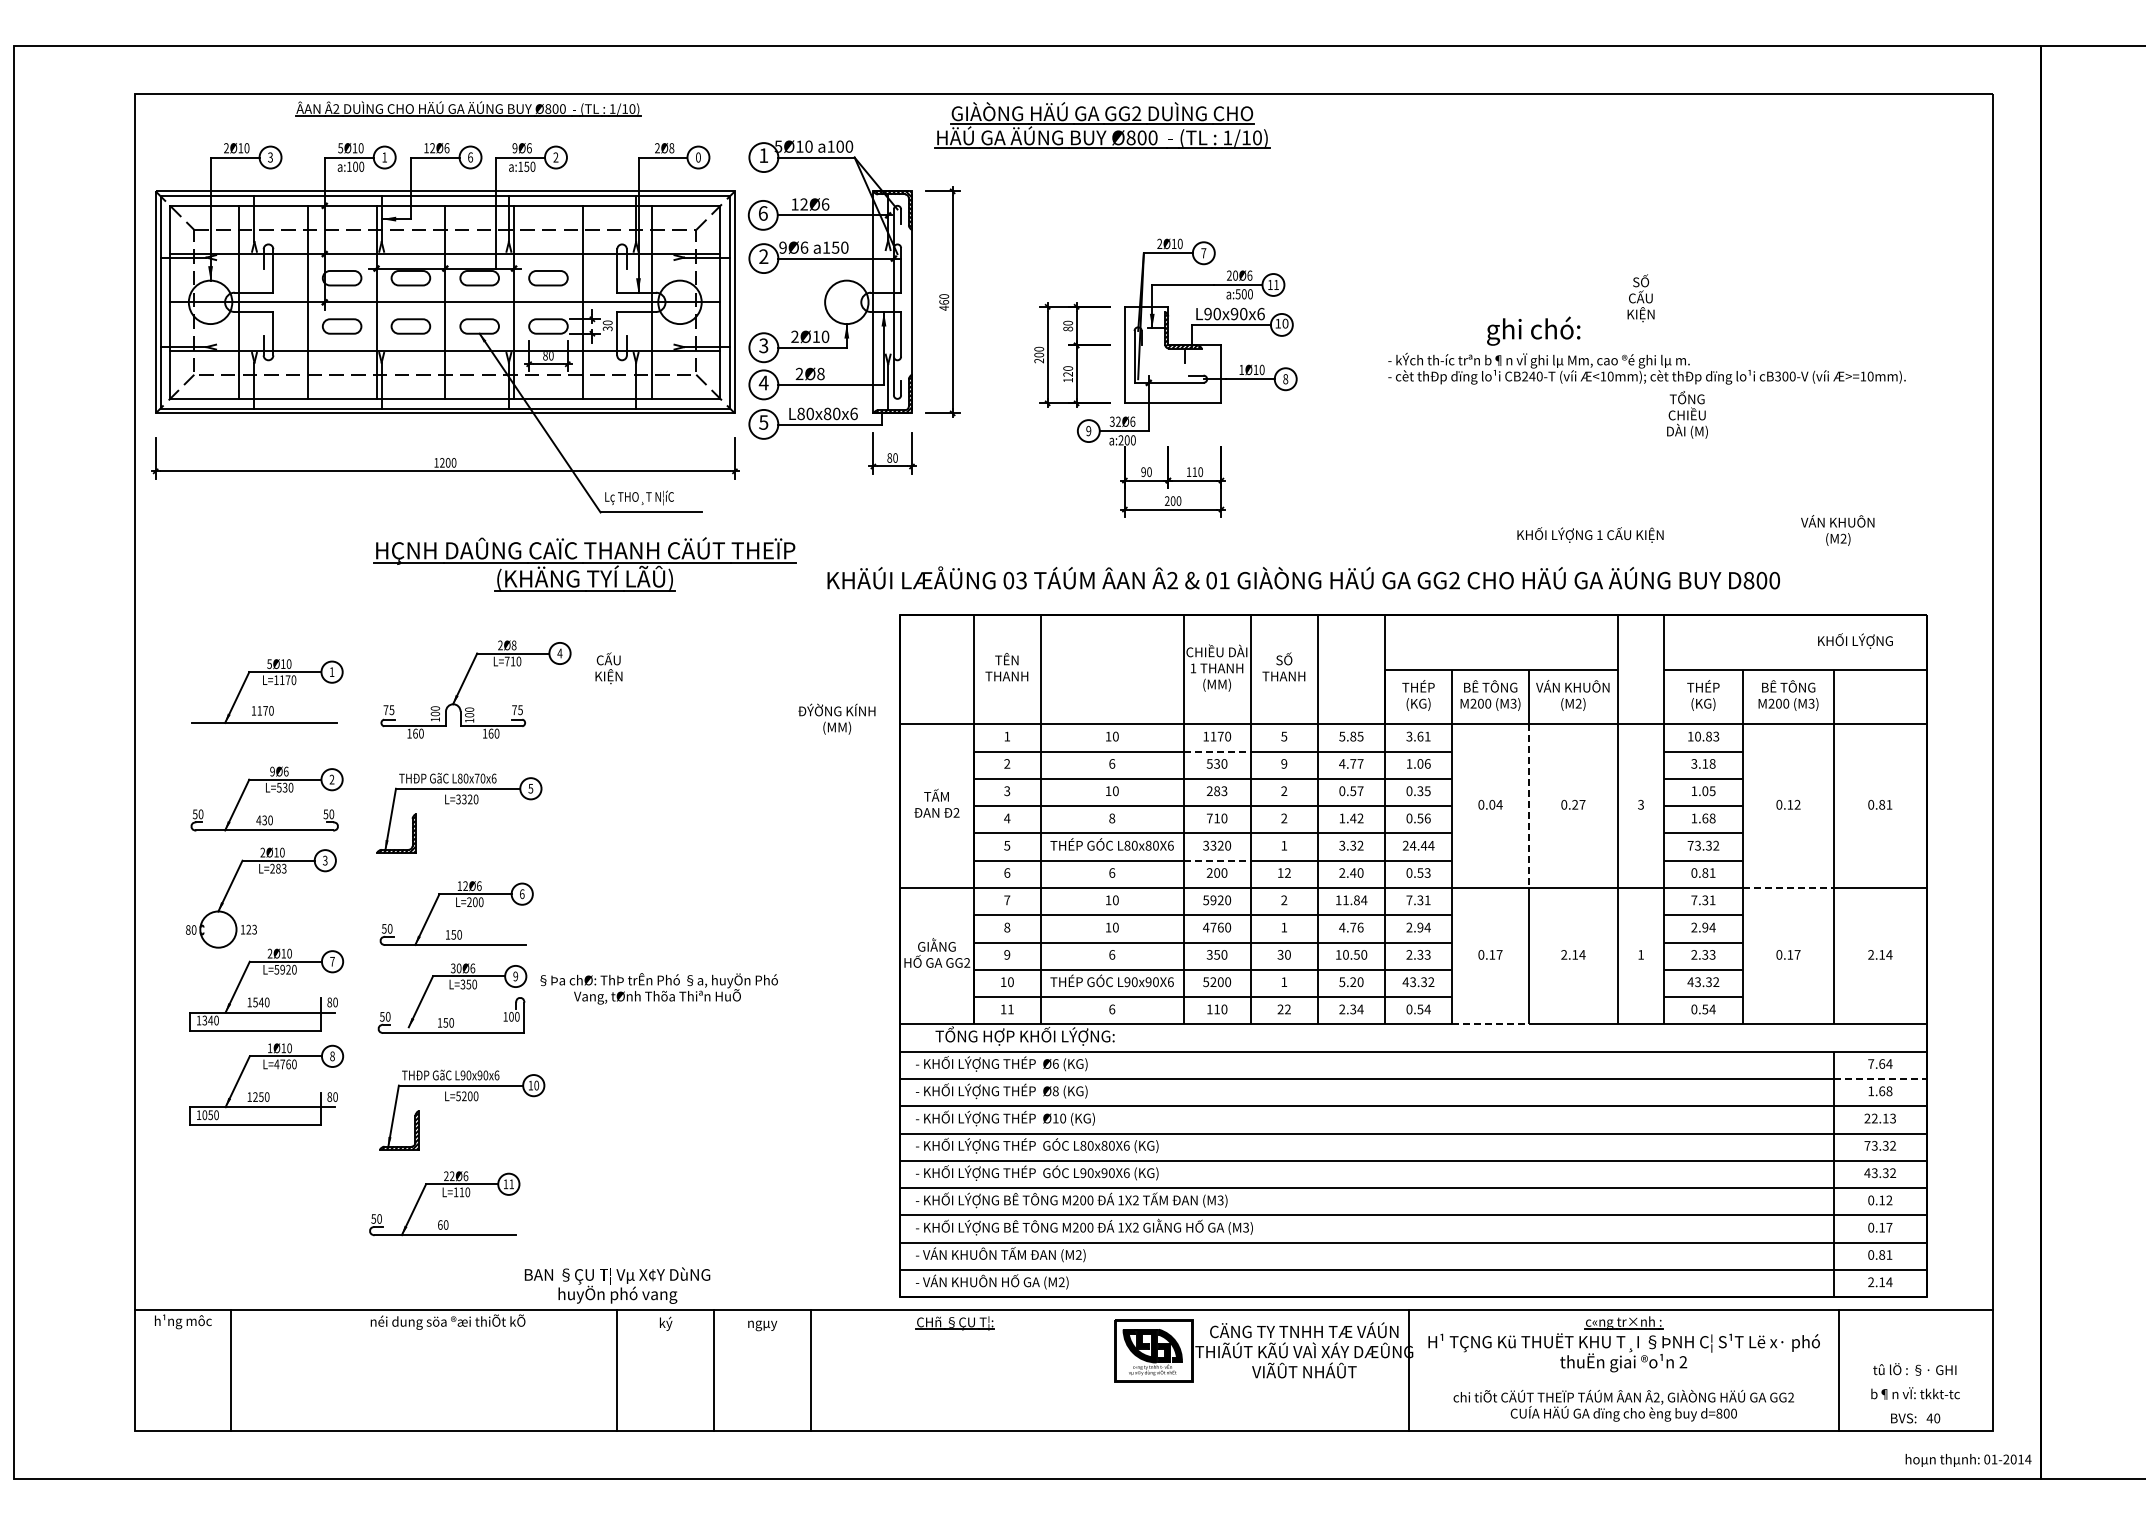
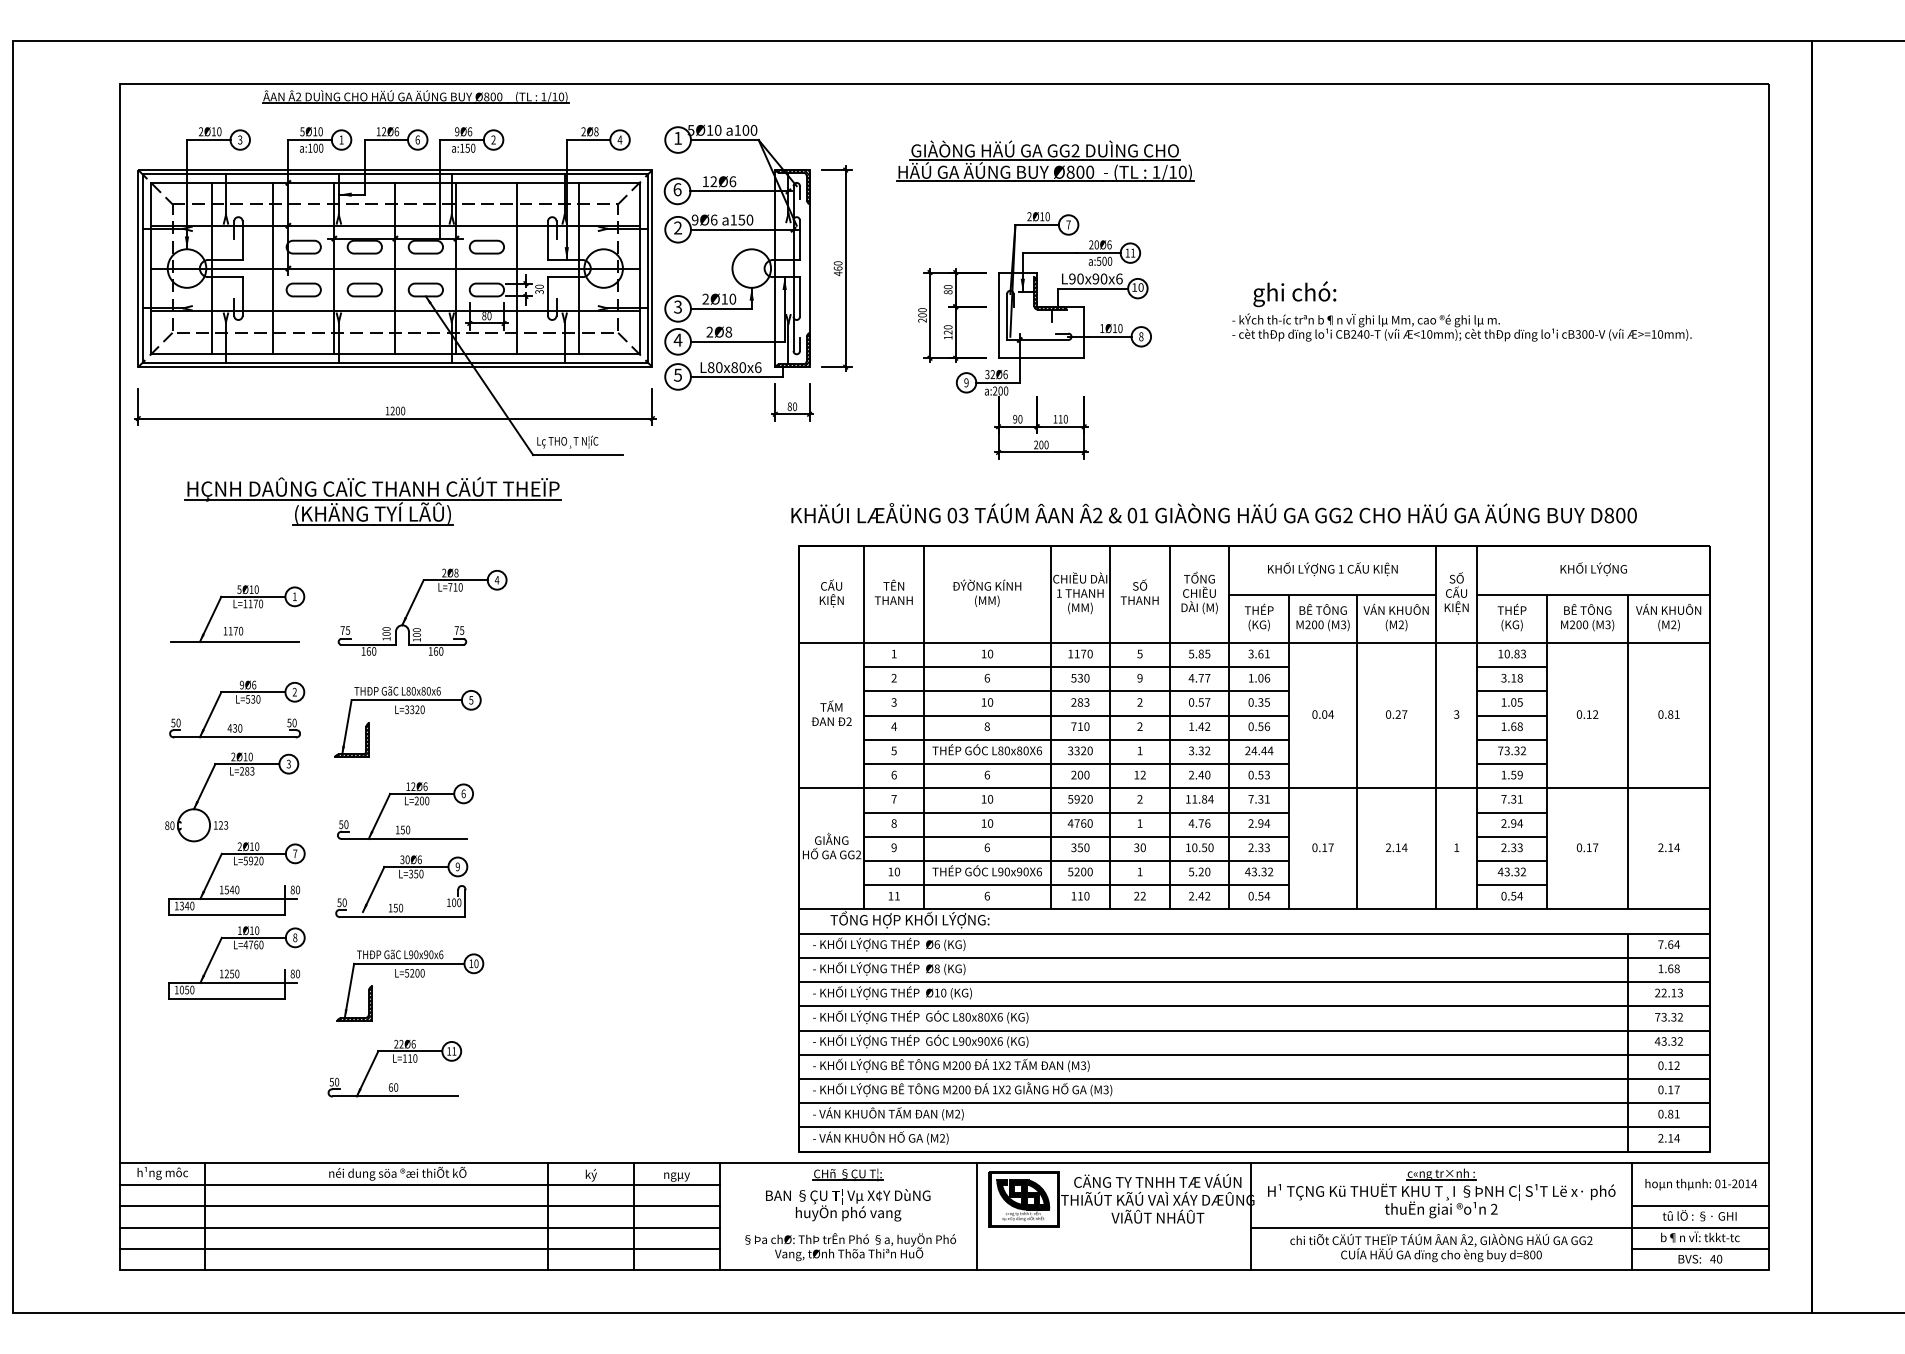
part: (1102, 125) -> (1045, 161), moved
text: (698, 157) -> (620, 140), 0 -> 4
text: (1640, 298) -> (1456, 593), moved
text: (1533, 330) -> (1294, 293), moved
text: (1687, 414) -> (1199, 592), moved
text: (1837, 530) -> (1668, 617), moved
text: (1590, 534) -> (1332, 568), moved
part: (584, 564) -> (372, 501), moved
text: (1303, 577) -> (1213, 512), moved
text: (1855, 640) -> (1593, 568), moved
text: (608, 668) -> (831, 593), moved
text: (836, 718) -> (986, 592), moved
line: (1217, 751) -> (1080, 667), dashed -> solid
text: (476, 778) -> (423, 691), L80x70x6 -> L80x80x6
line: (1528, 806) -> (1356, 716), dashed -> solid
line: (1217, 860) -> (1080, 763), dashed -> solid
text: (1703, 872) -> (1512, 774), 0.81 -> 1.59
line: (1788, 887) -> (1587, 787), dashed -> solid
text: (658, 988) -> (849, 1246), moved
text: (1356, 1009) -> (1204, 896), 2.34 -> 2.42
line: (1491, 1024) -> (1323, 909), dashed -> solid
line: (1880, 1078) -> (1669, 957), dashed -> solid
text: (617, 1285) -> (848, 1205), moved
line: (472, 1334) -> (419, 1184), added
line: (472, 1358) -> (419, 1206), added
line: (1915, 1358) -> (1700, 1206), added
line: (1100, 1370) -> (976, 1216), added
line: (472, 1382) -> (419, 1227), added
line: (1701, 1382) -> (1510, 1227), added
line: (472, 1406) -> (419, 1248), added
line: (1915, 1406) -> (1700, 1248), added
text: (1968, 1460) -> (1701, 1184), moved

